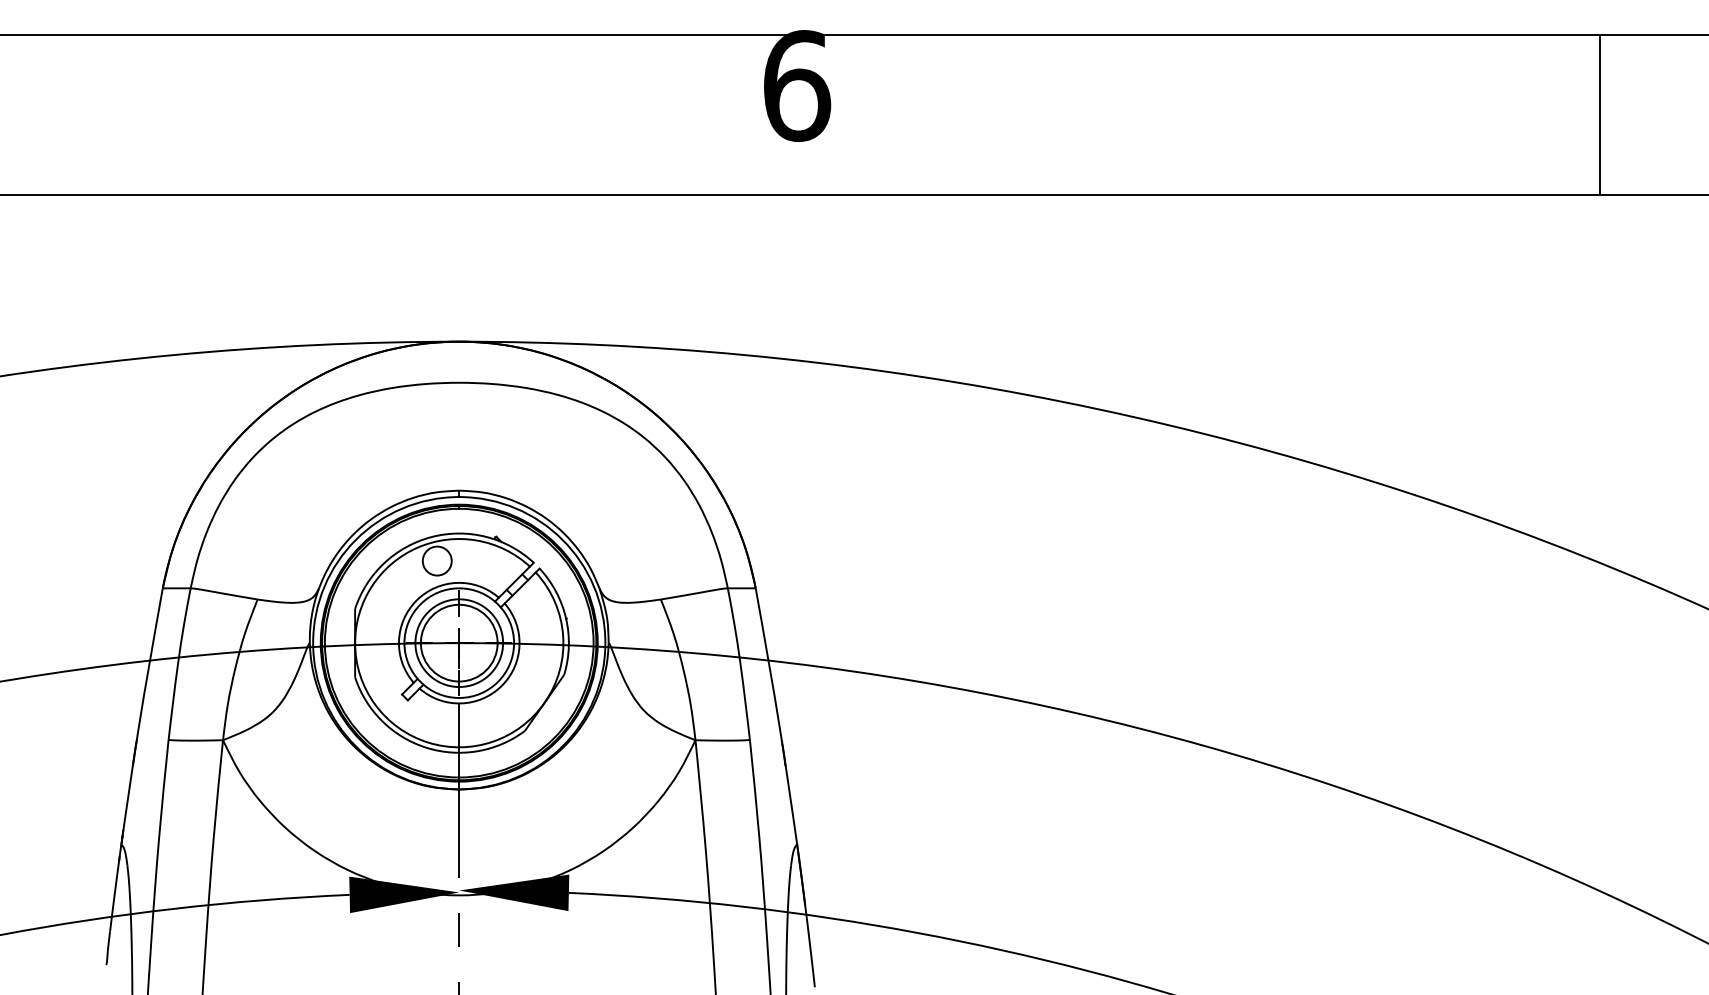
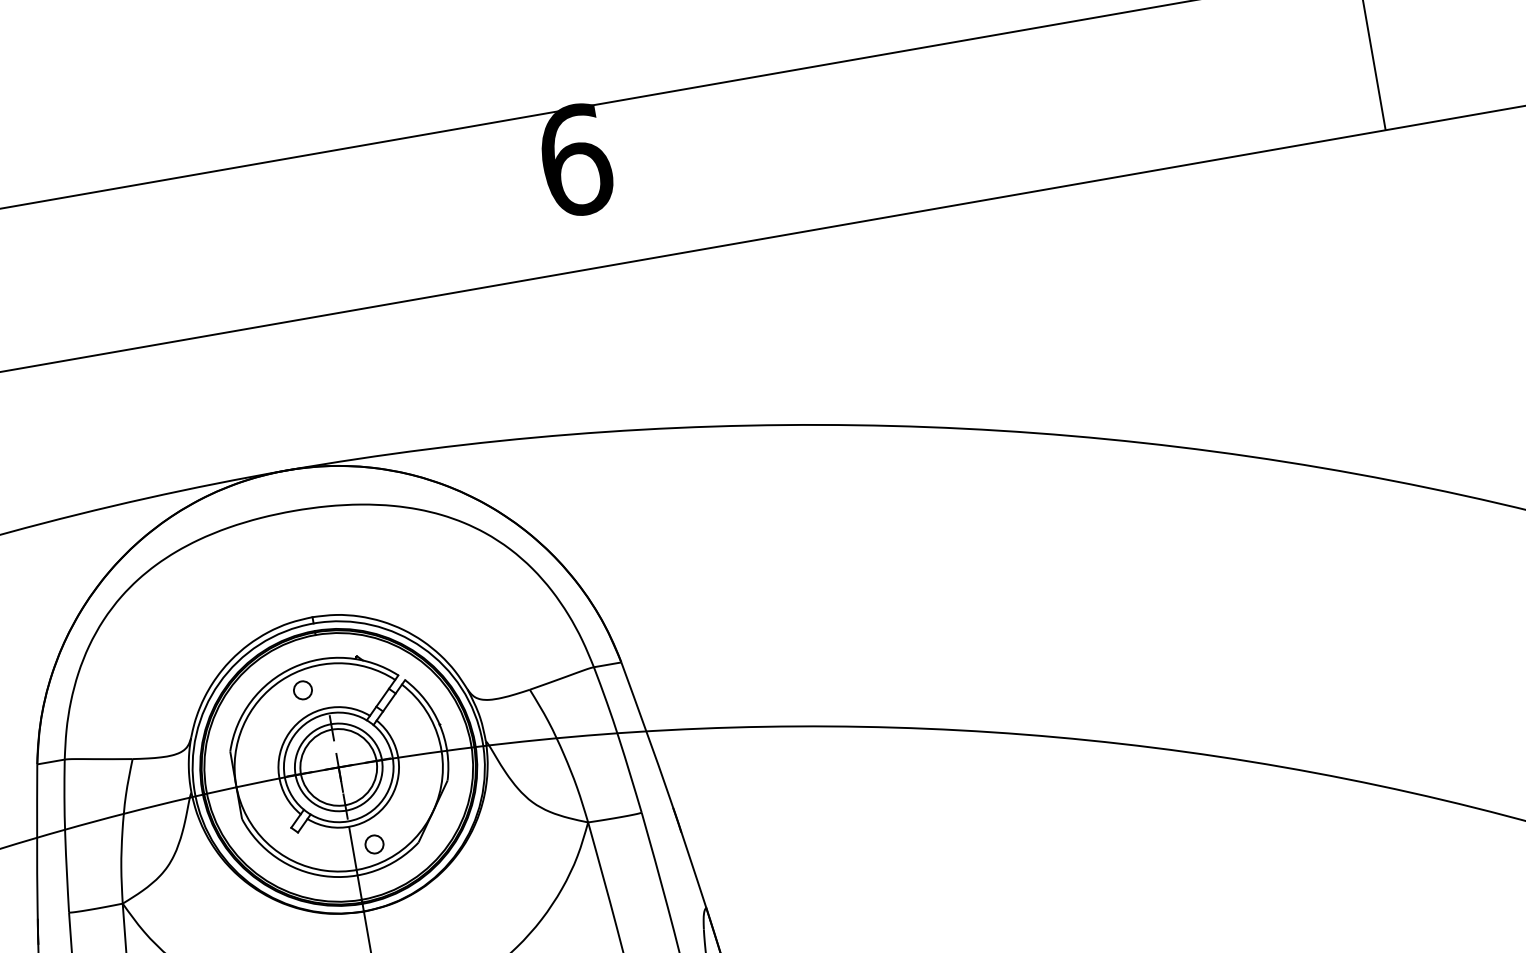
circle: (437, 561) -> (303, 690), size x0.62
circle: (481, 725) -> (374, 844), added

